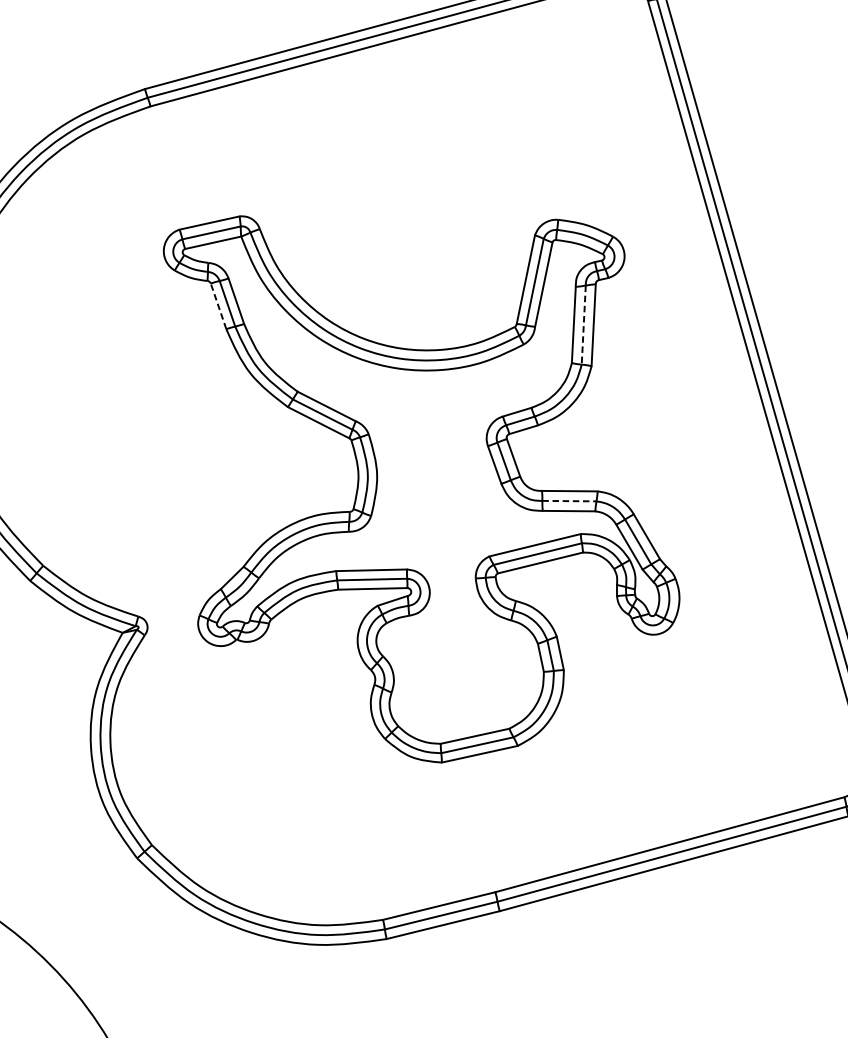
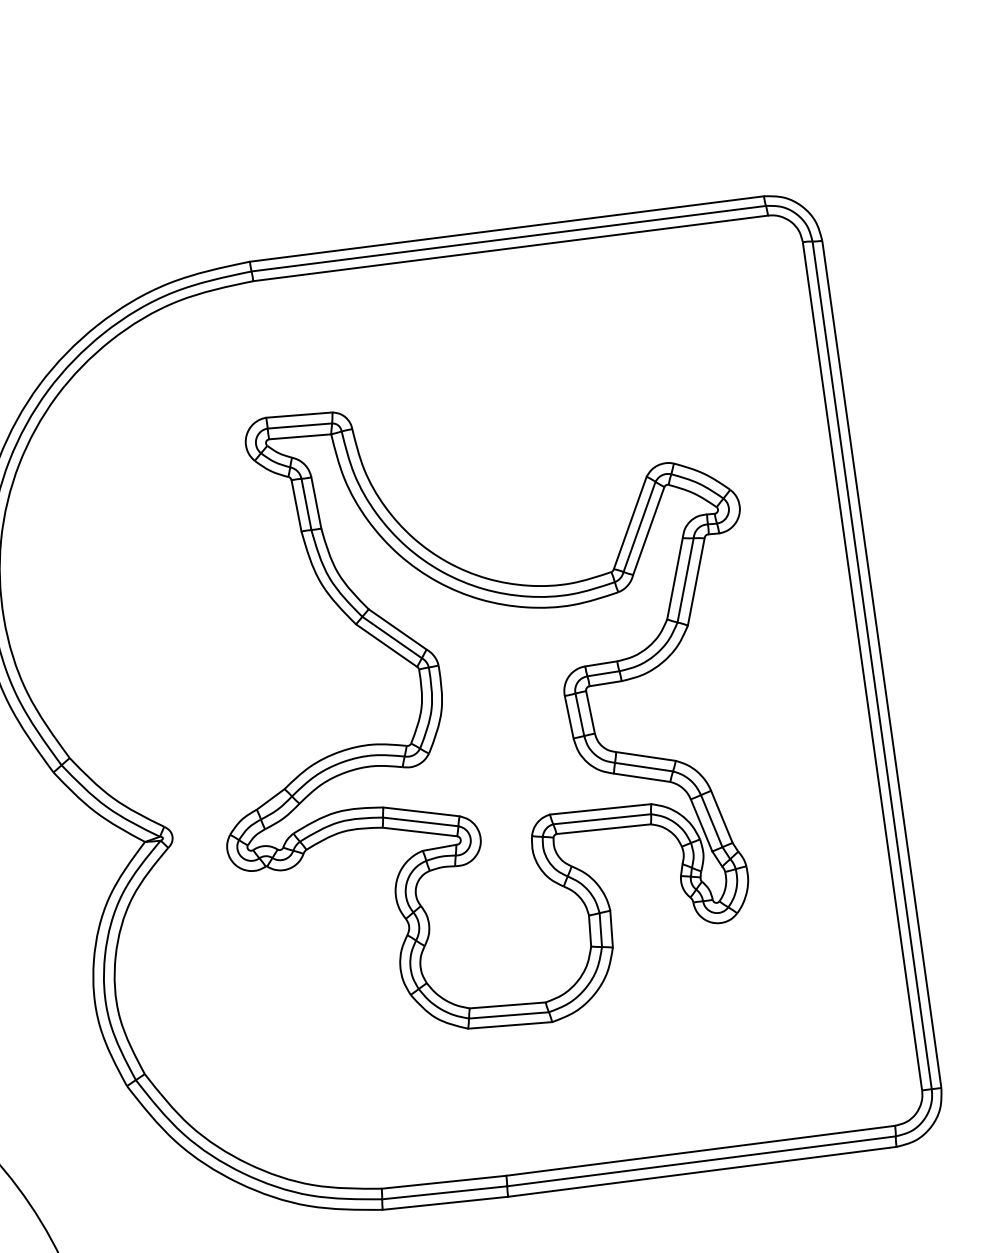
line: (218, 306) -> (296, 505), dashed -> solid
line: (583, 325) -> (685, 580), dashed -> solid
line: (569, 501) -> (644, 767), dashed -> solid

